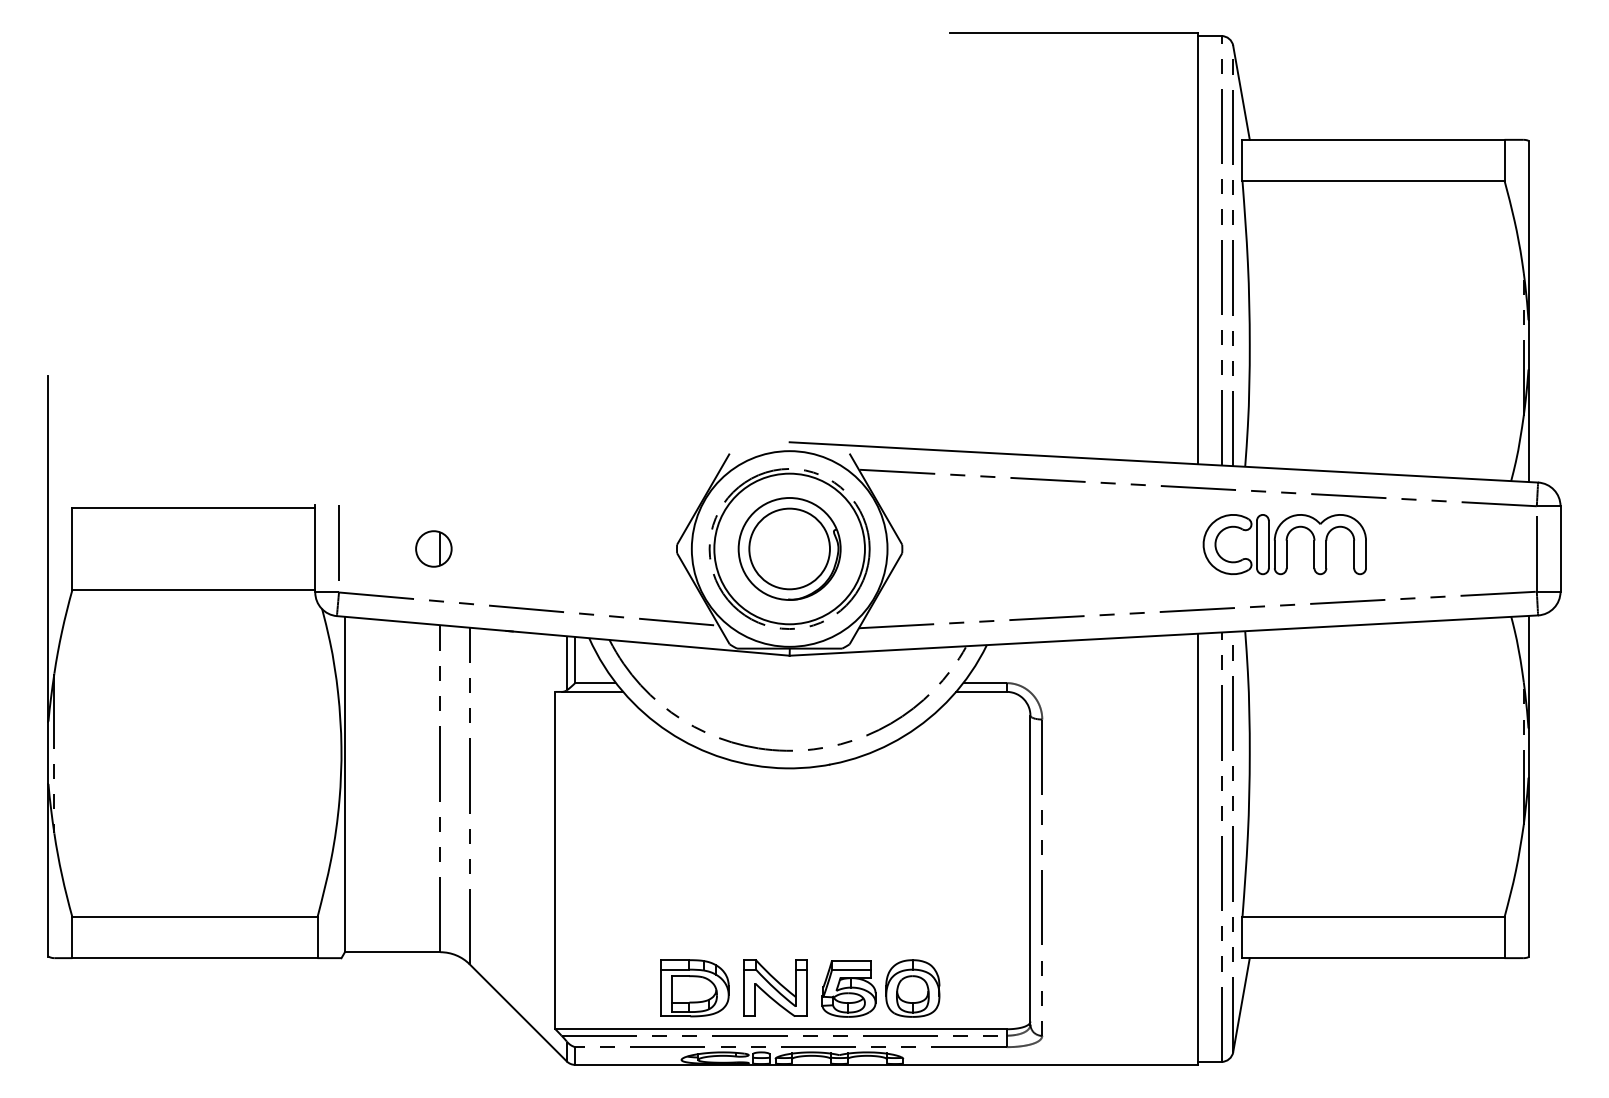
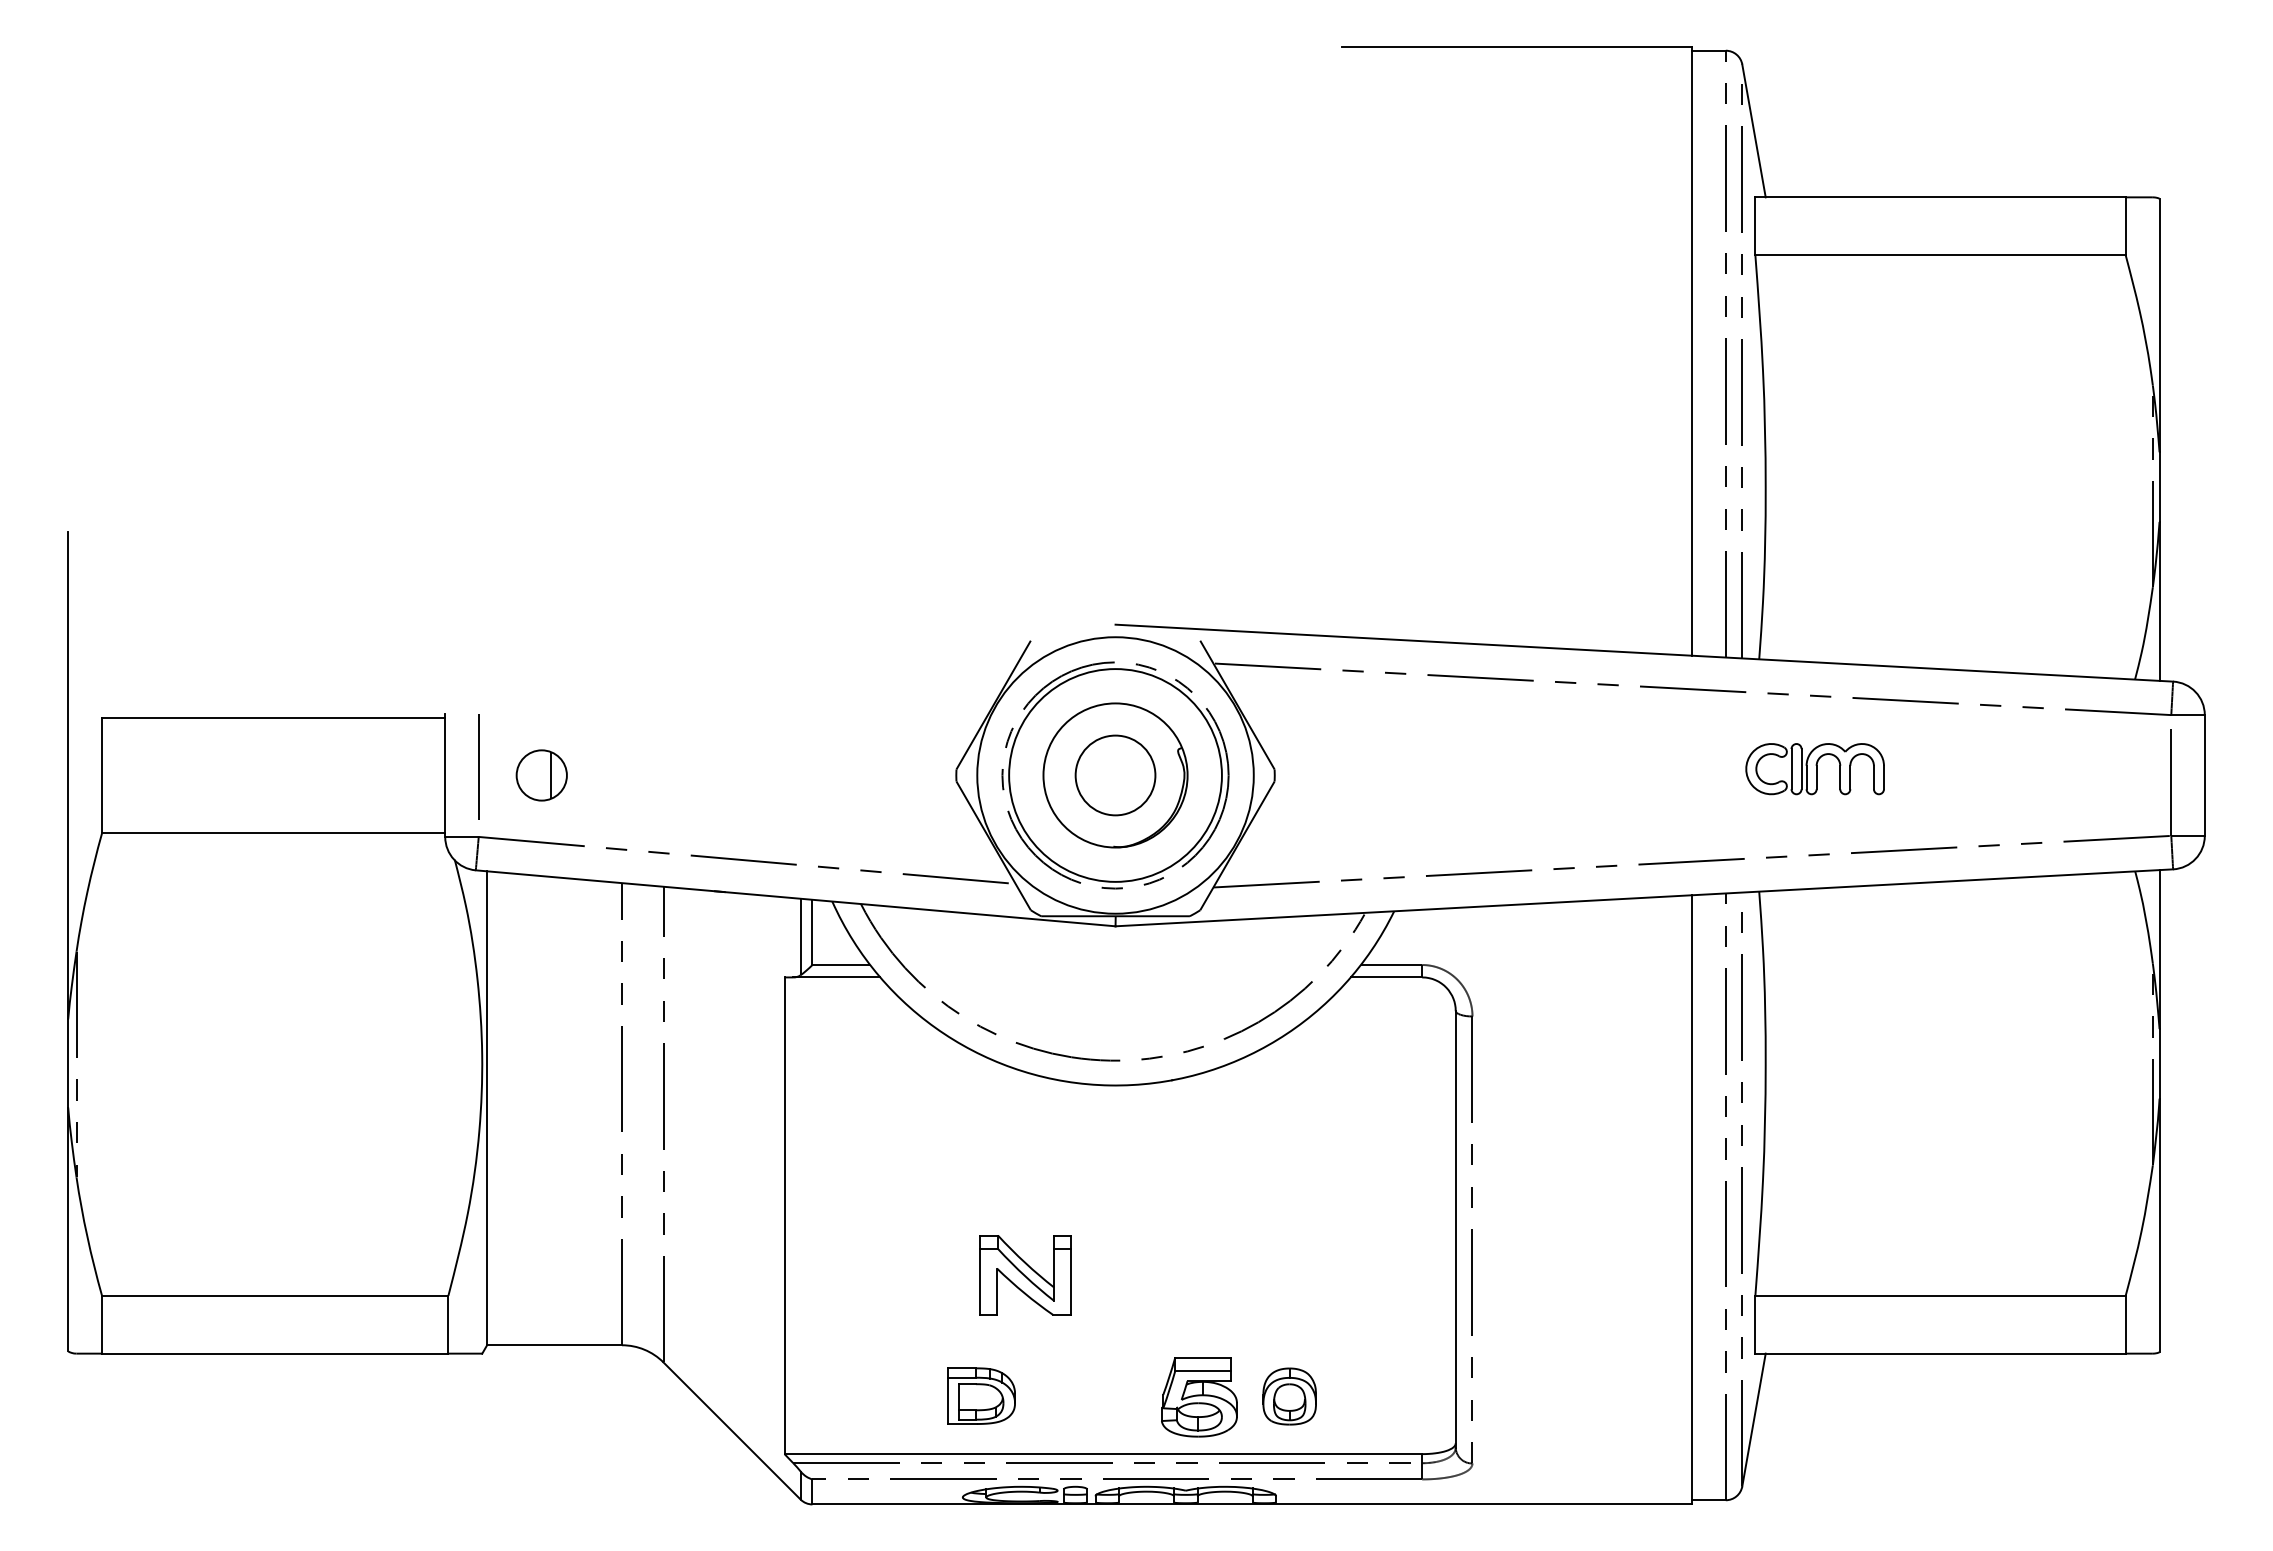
part: (1284, 544) -> (1814, 768), size x0.6
part: (433, 549) -> (541, 775), moved
circle: (789, 549) -> (1115, 775), size x0.7
part: (694, 987) -> (981, 1395), size x0.7
part: (775, 988) -> (1025, 1275), moved
part: (912, 988) -> (1289, 1396), size x0.7

